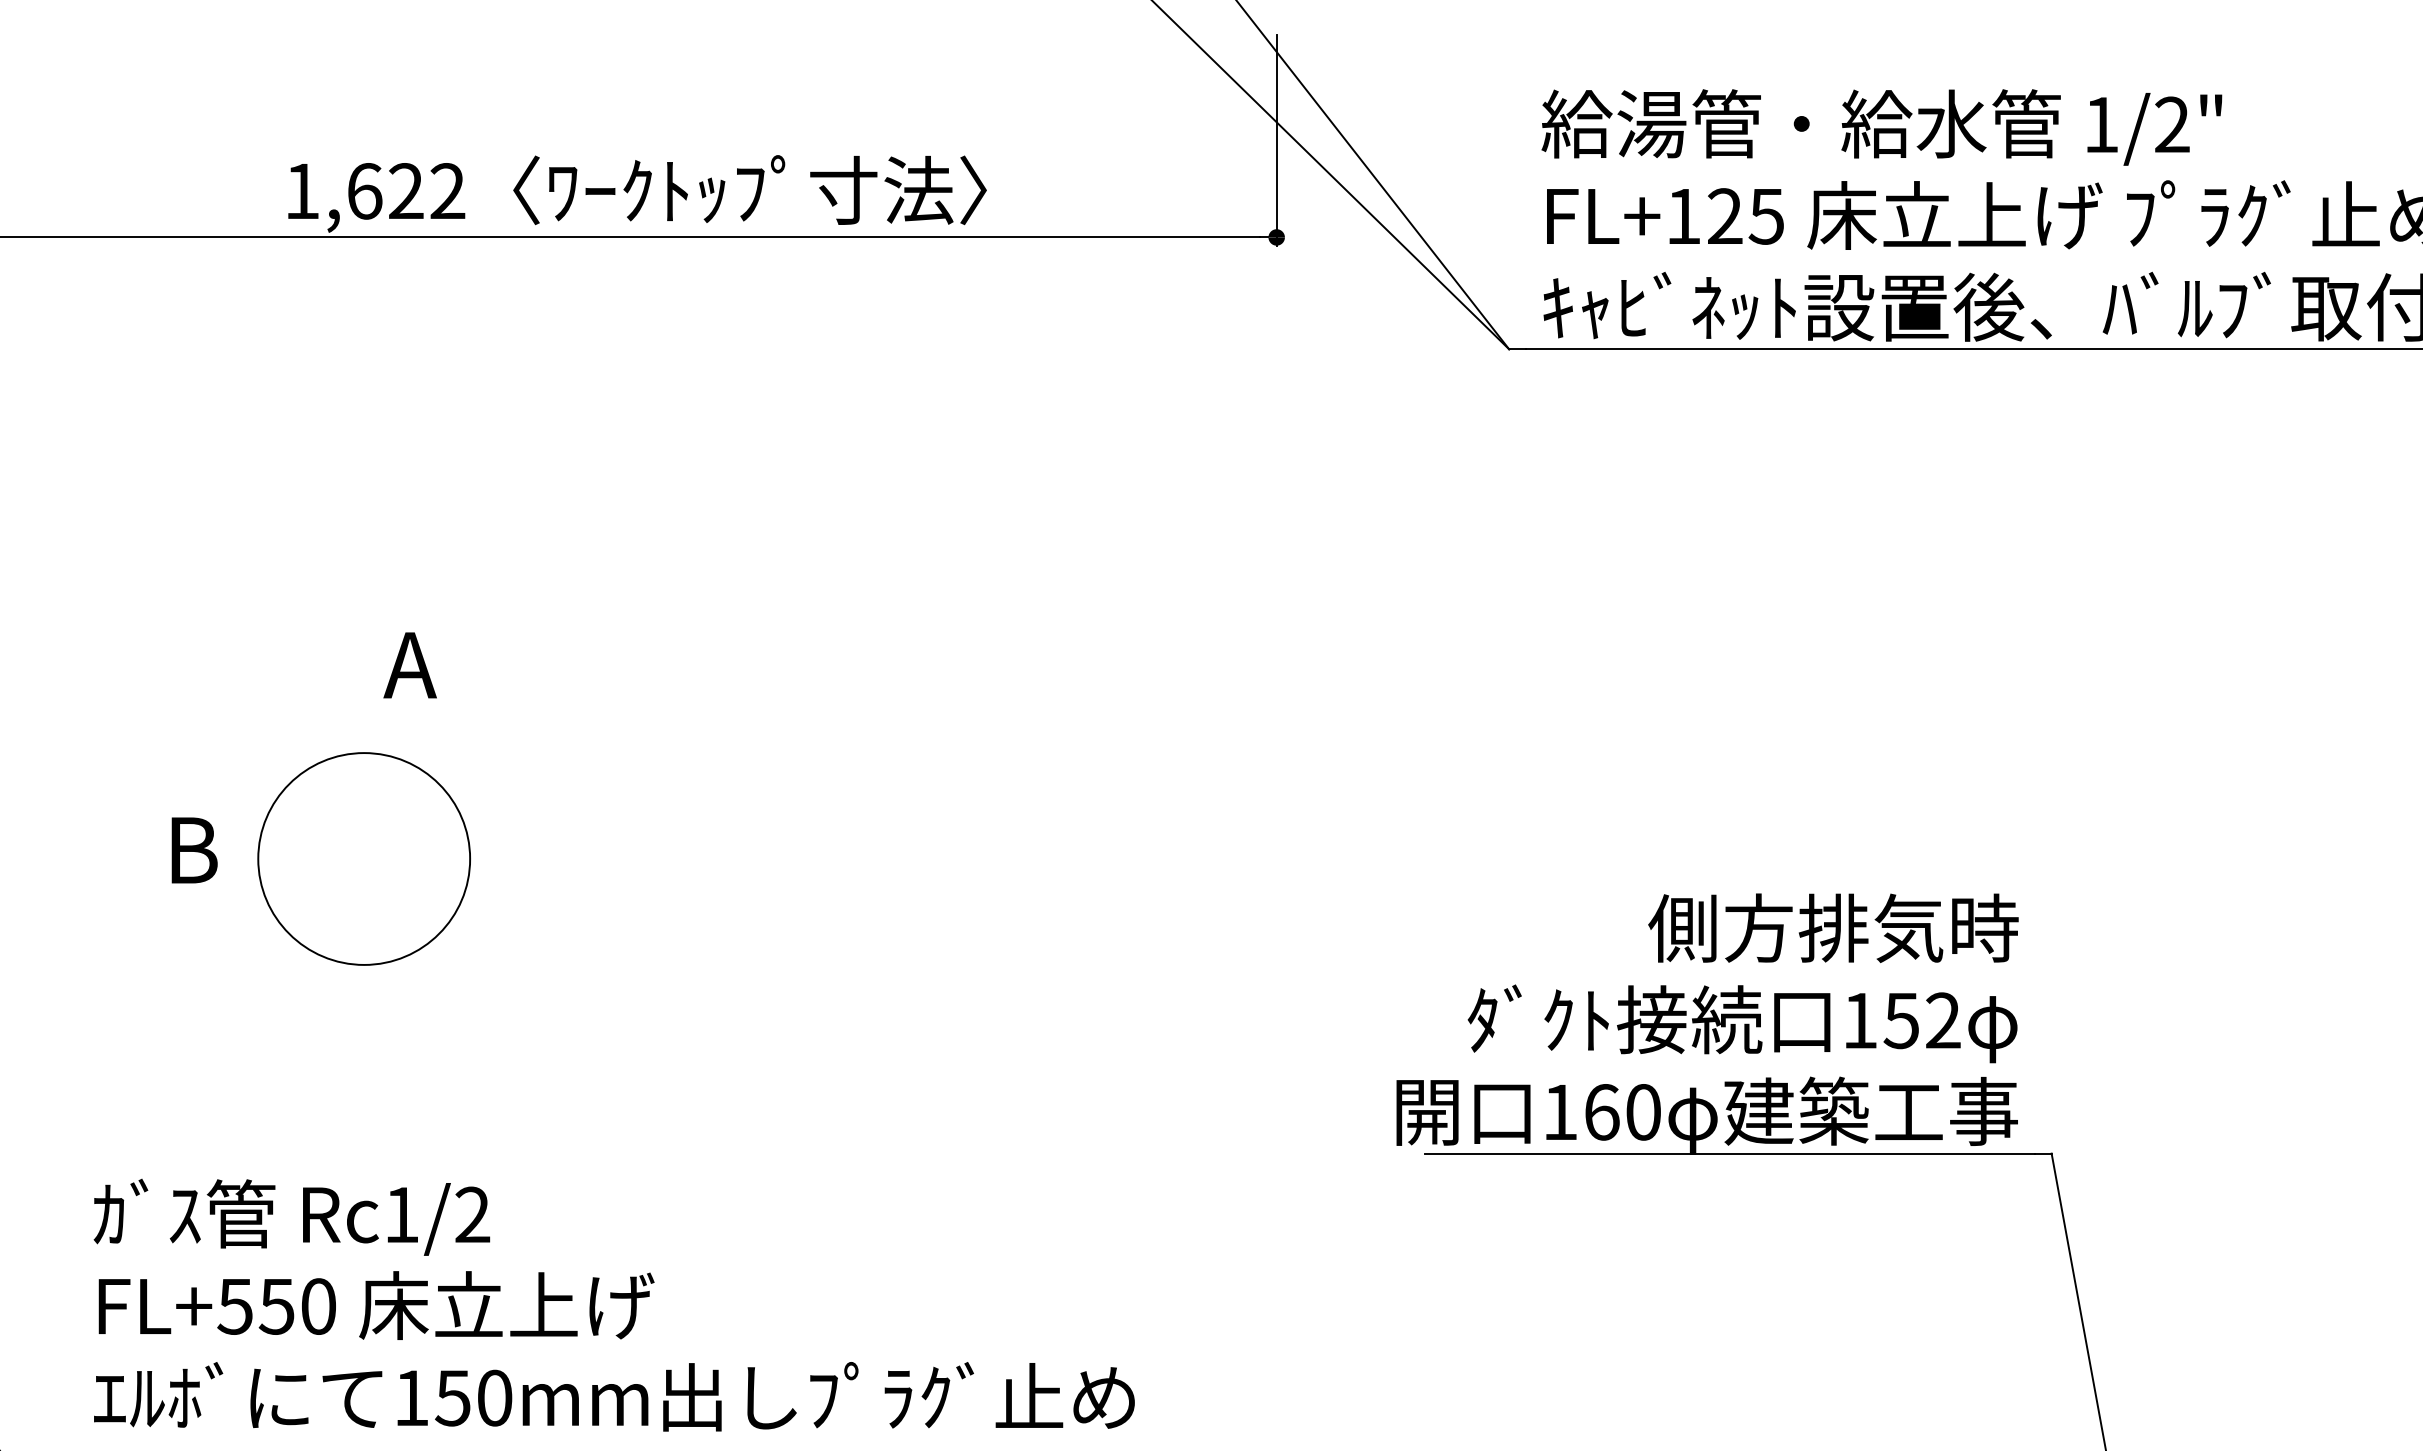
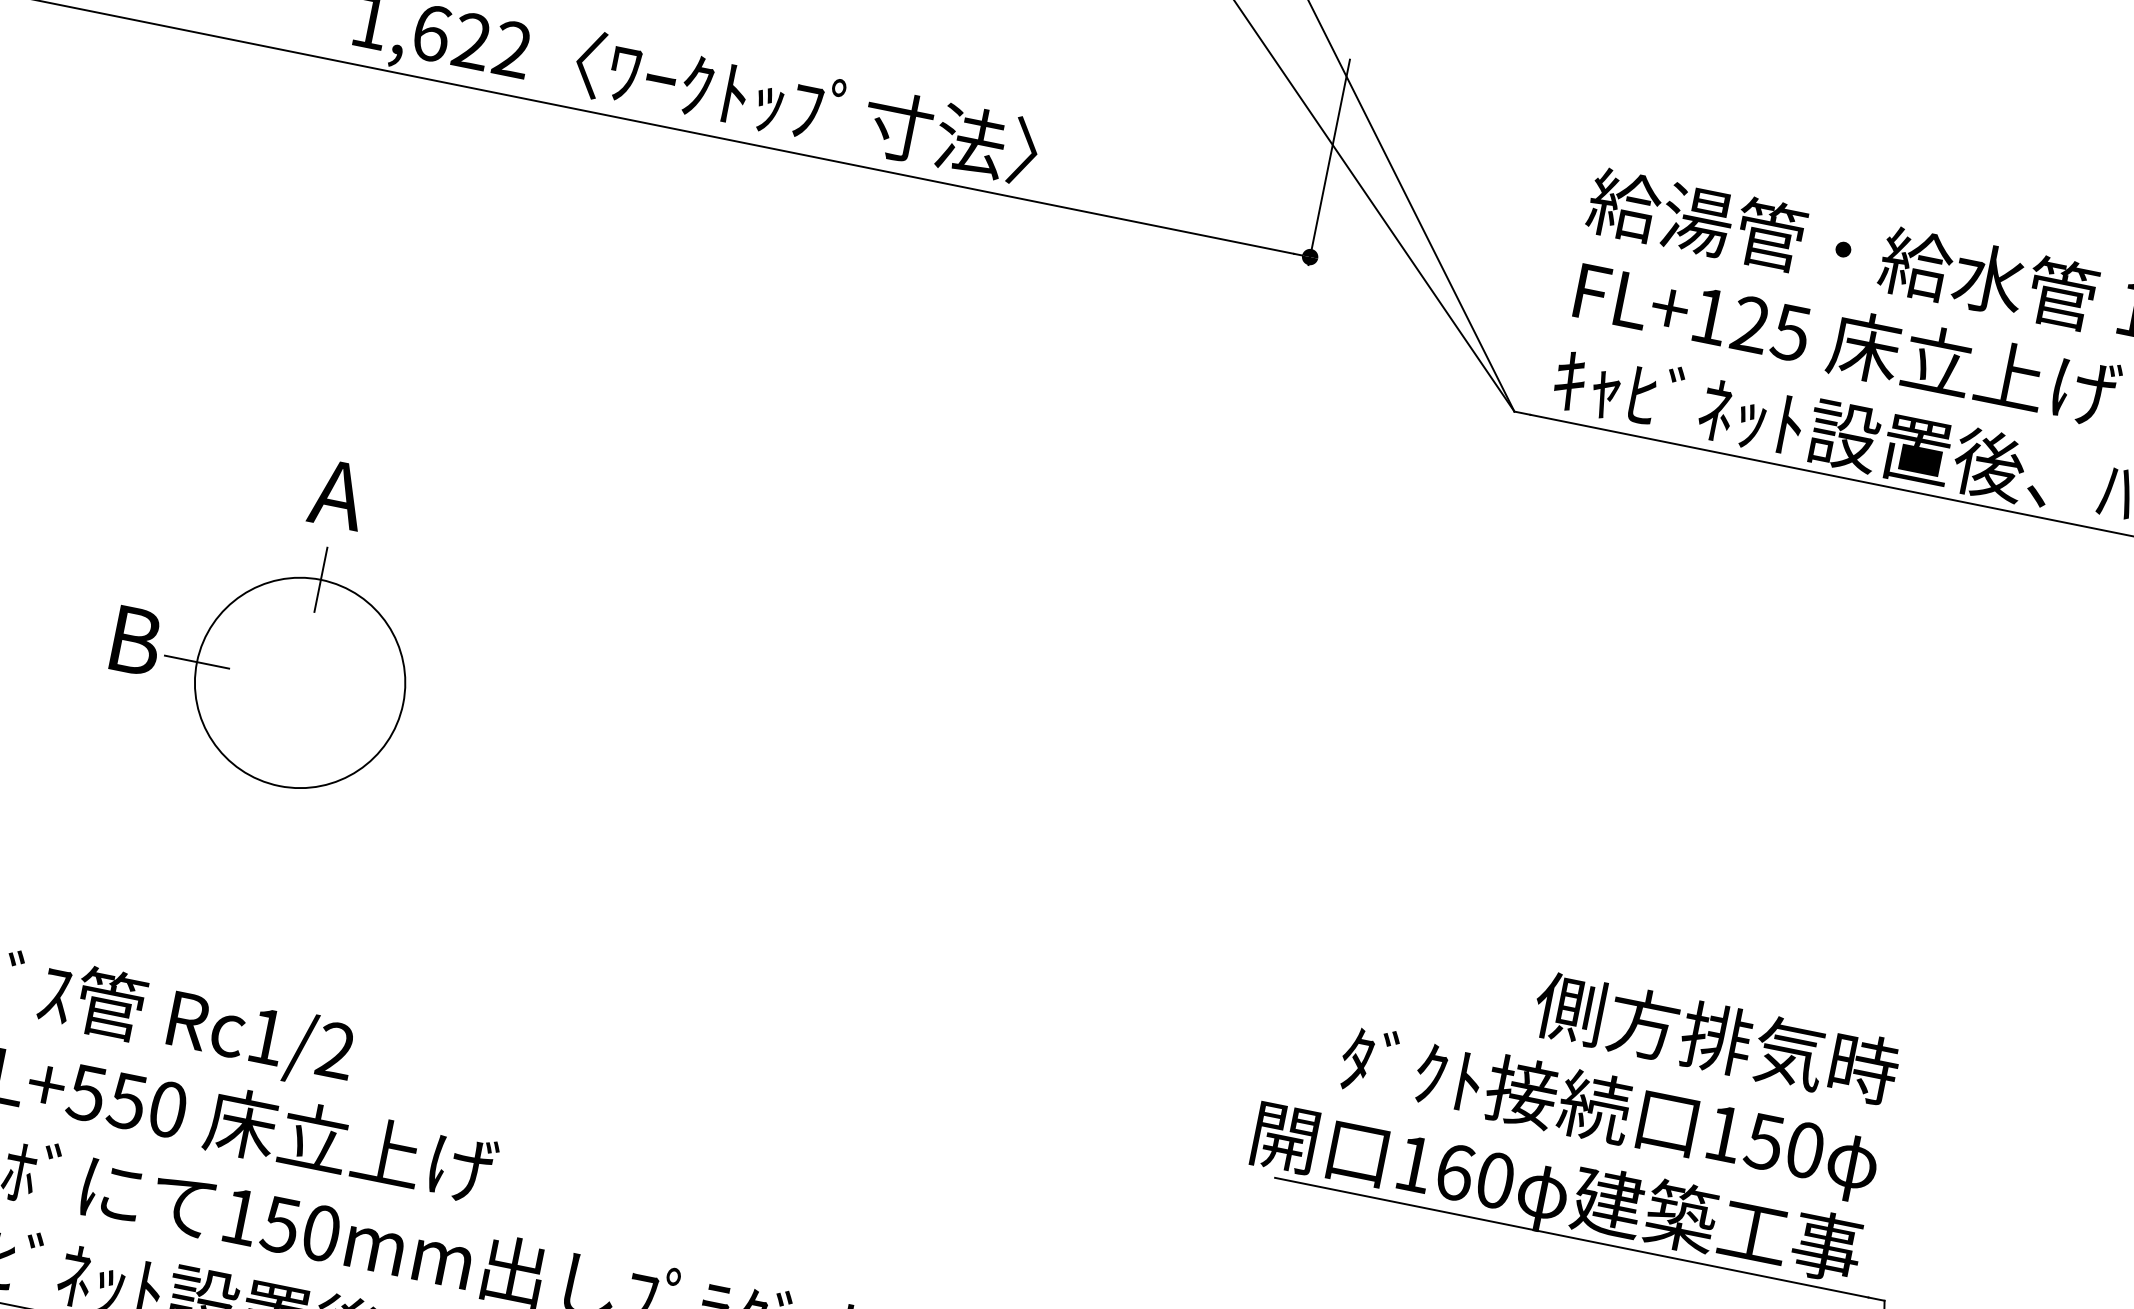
text: (409, 665) -> (337, 494), moved
line: (364, 753) -> (321, 580), added
line: (258, 859) -> (197, 662), added
text: (1943, 1020) -> (1805, 1150), 152 -> 150

